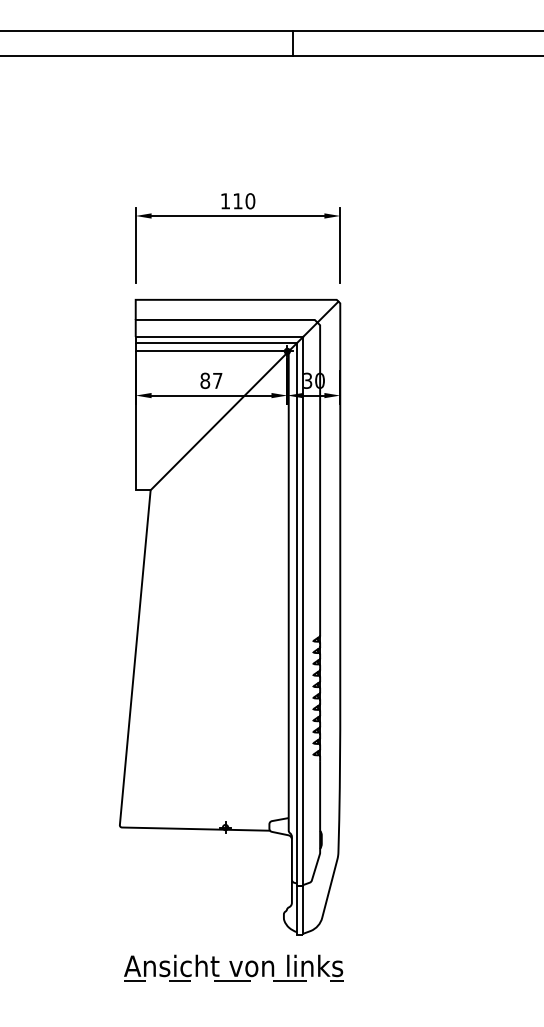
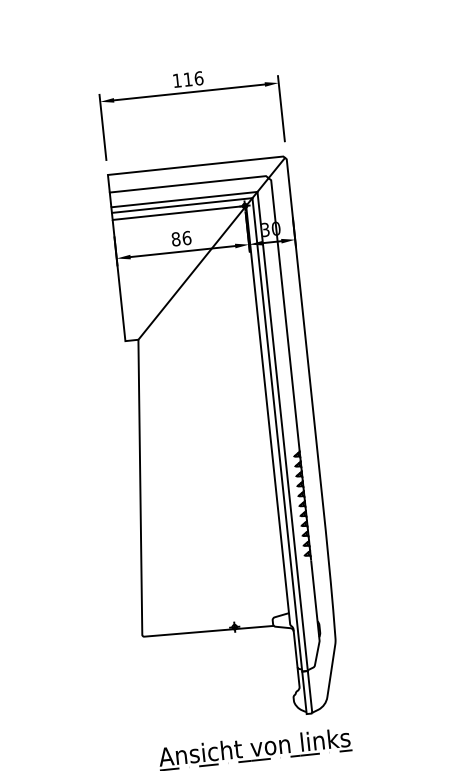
text: (250, 200) -> (198, 77), 110 -> 116
text: (217, 380) -> (186, 237), 87 -> 86

